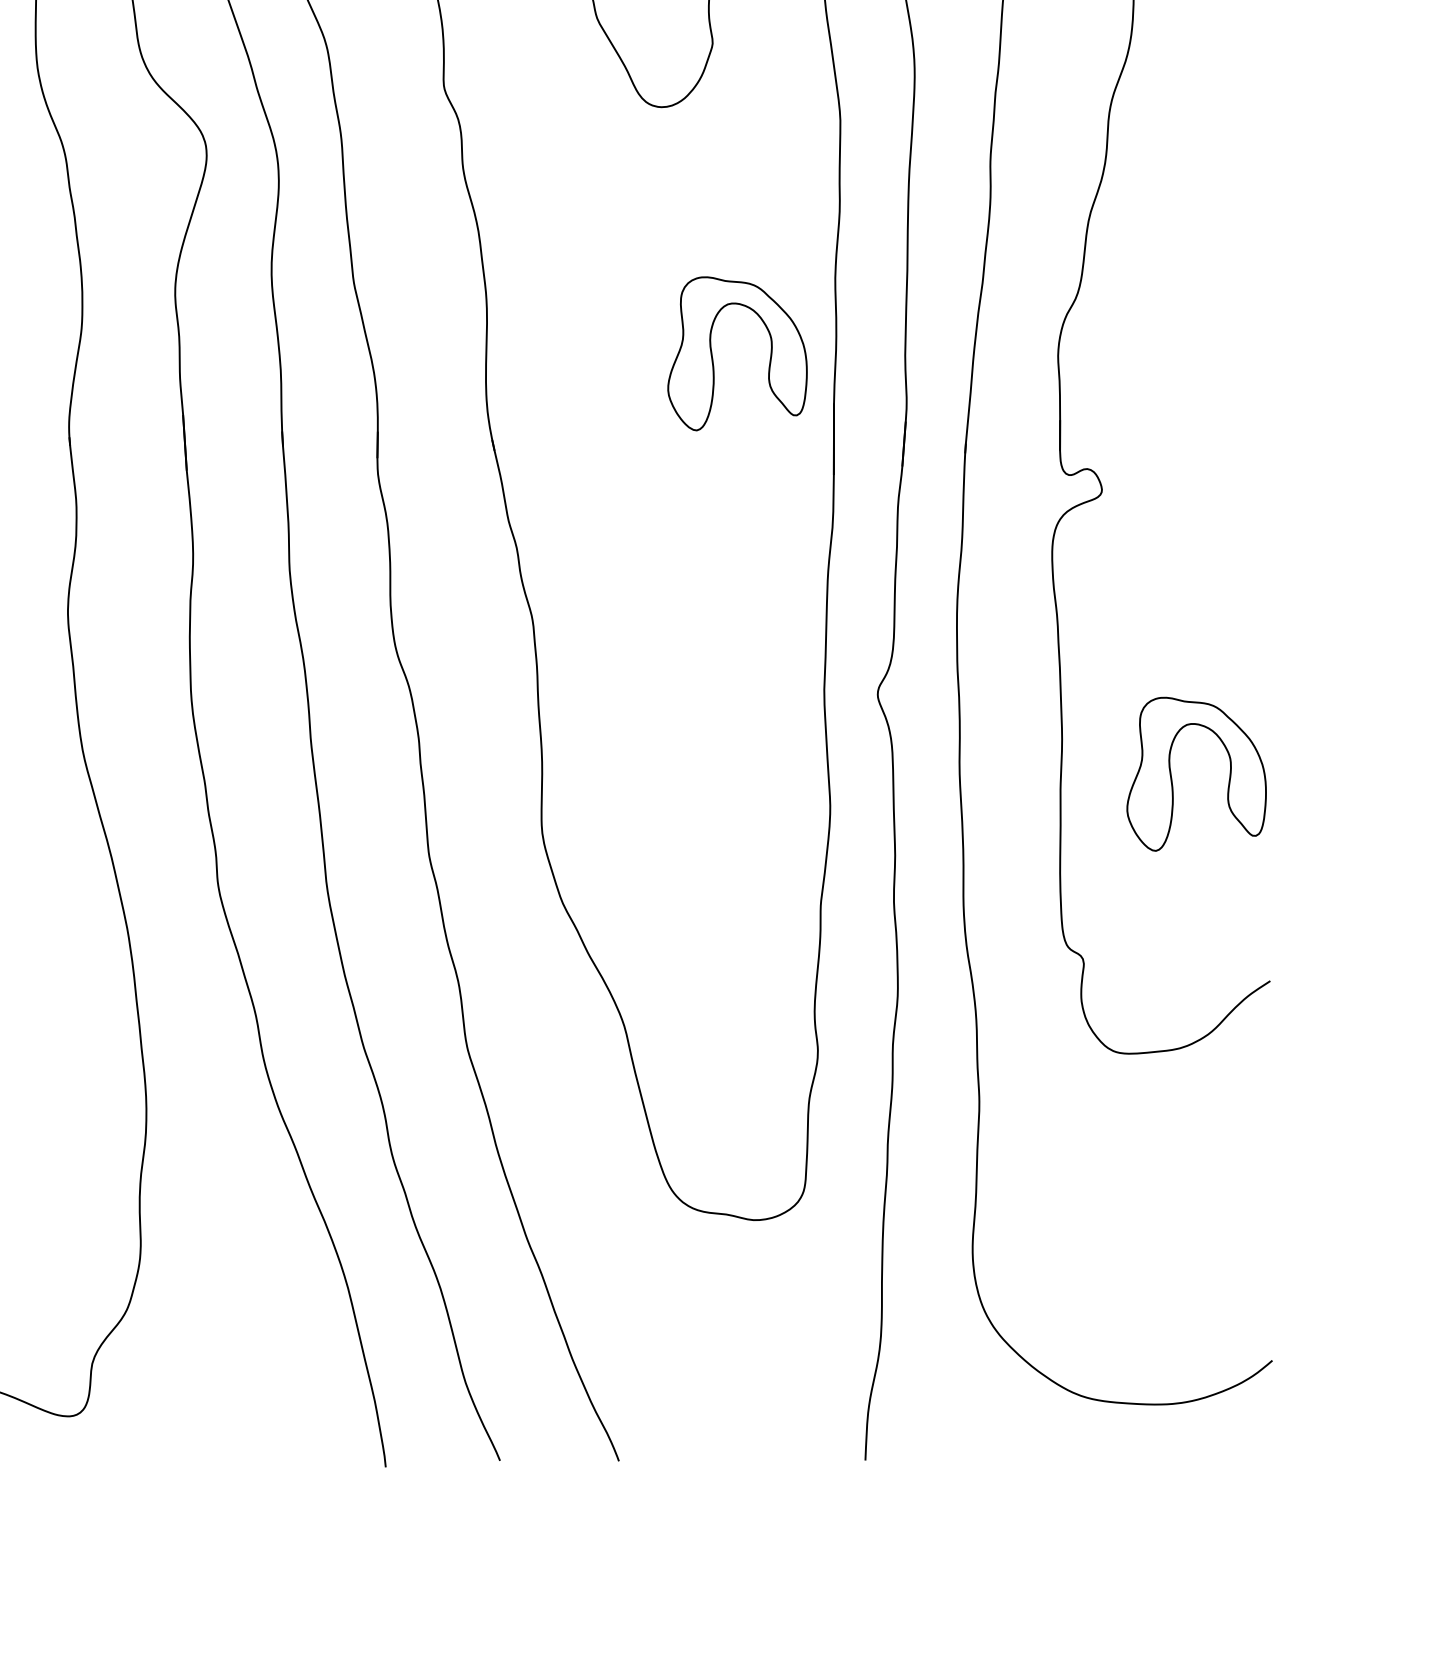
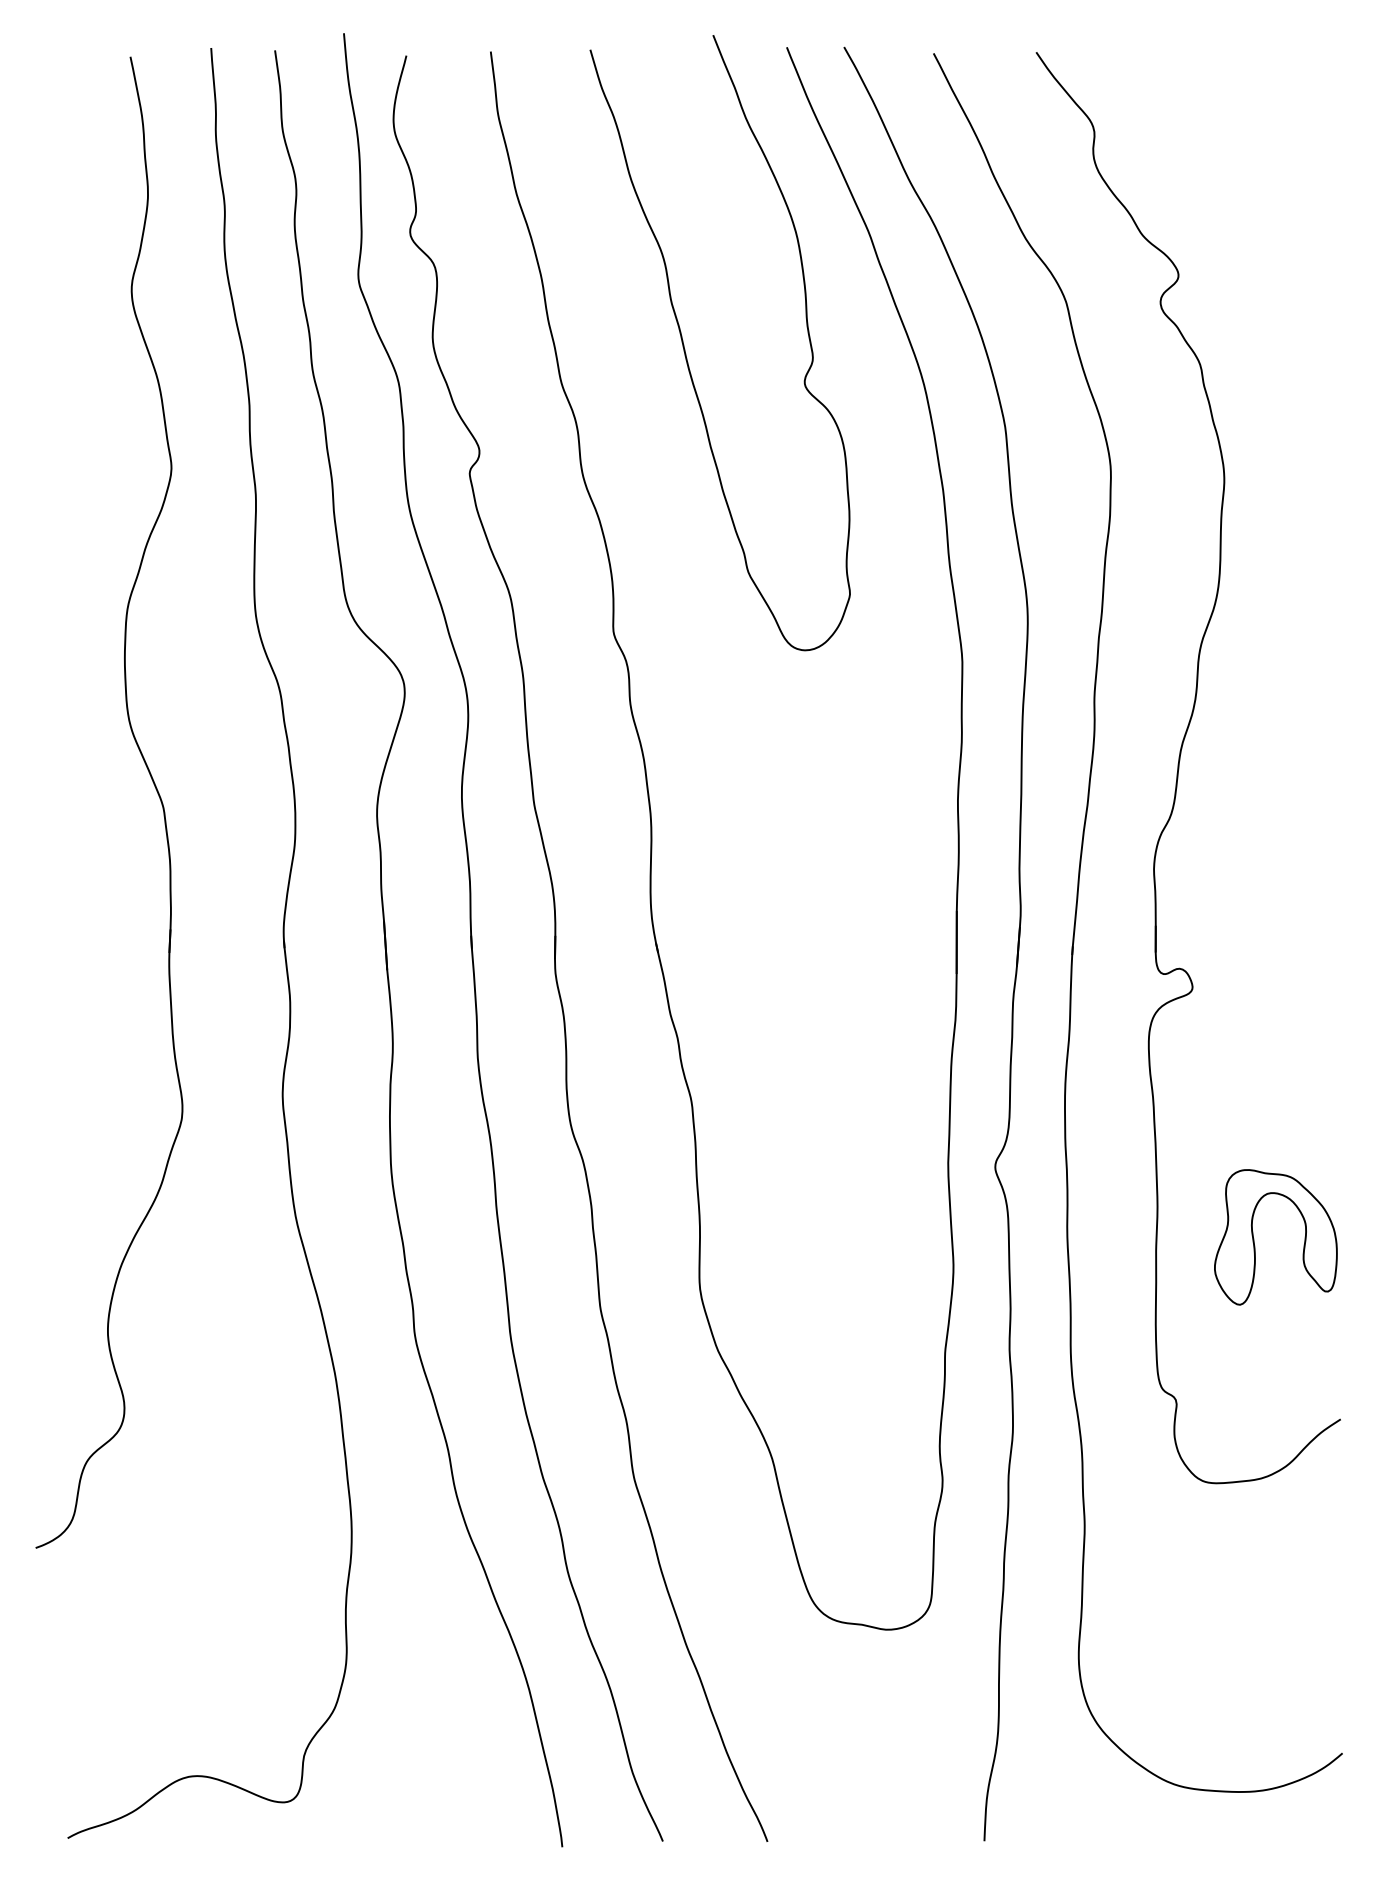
part: (713, 355) -> (850, 868), removed

